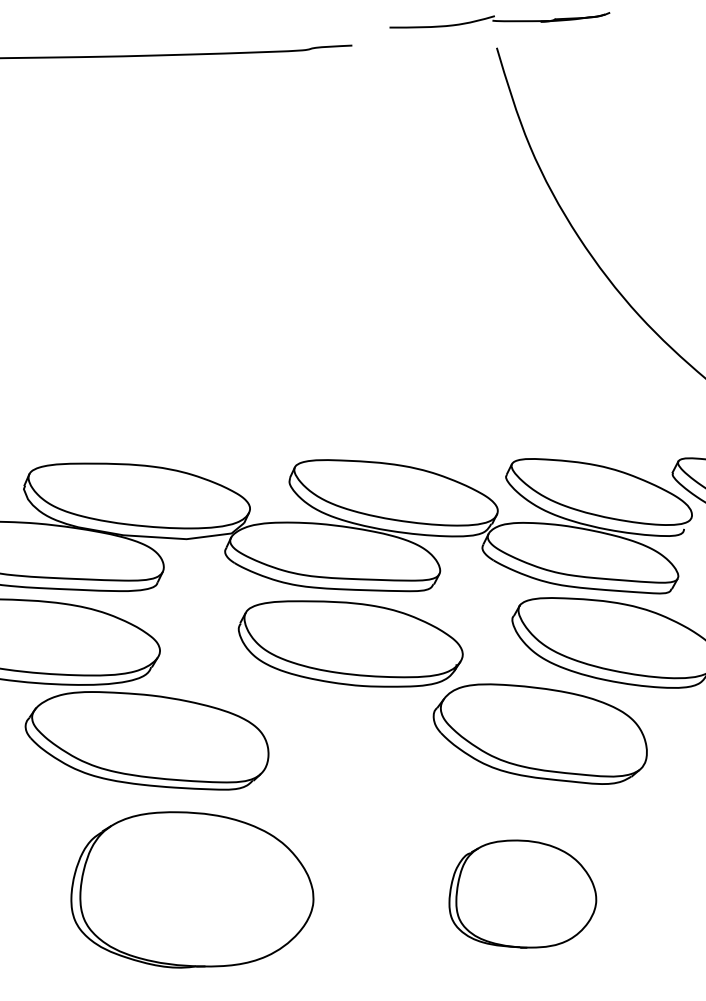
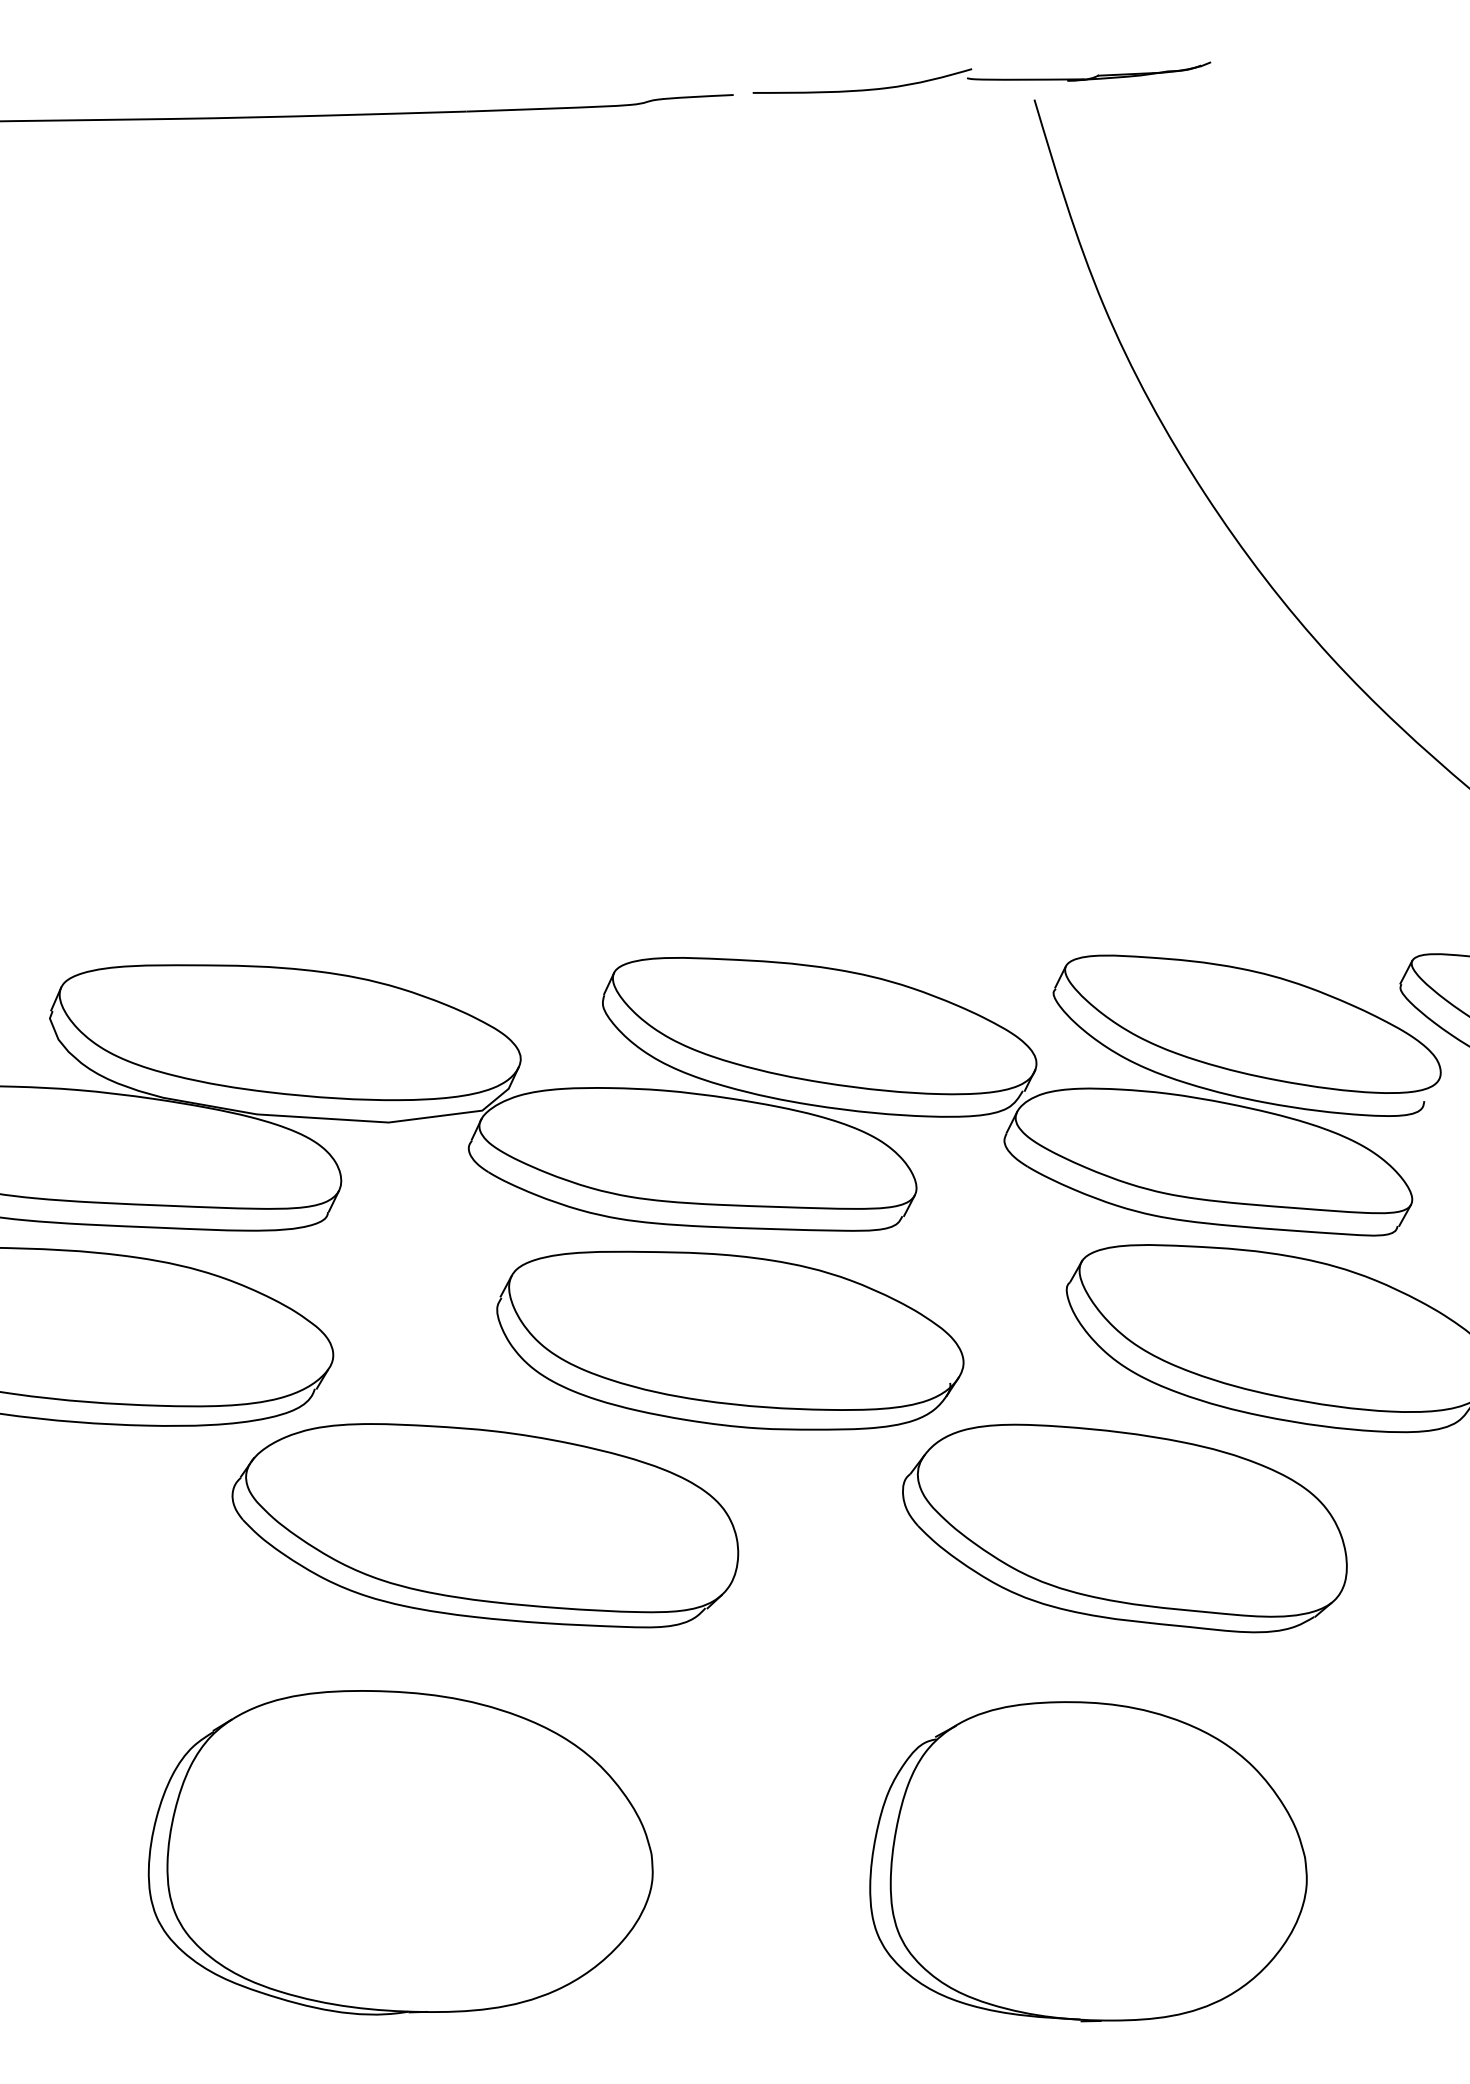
part: (499, 20) -> (981, 78), moved
part: (146, 740) -> (484, 1524), moved
part: (522, 893) -> (1087, 1860), size x1.43

